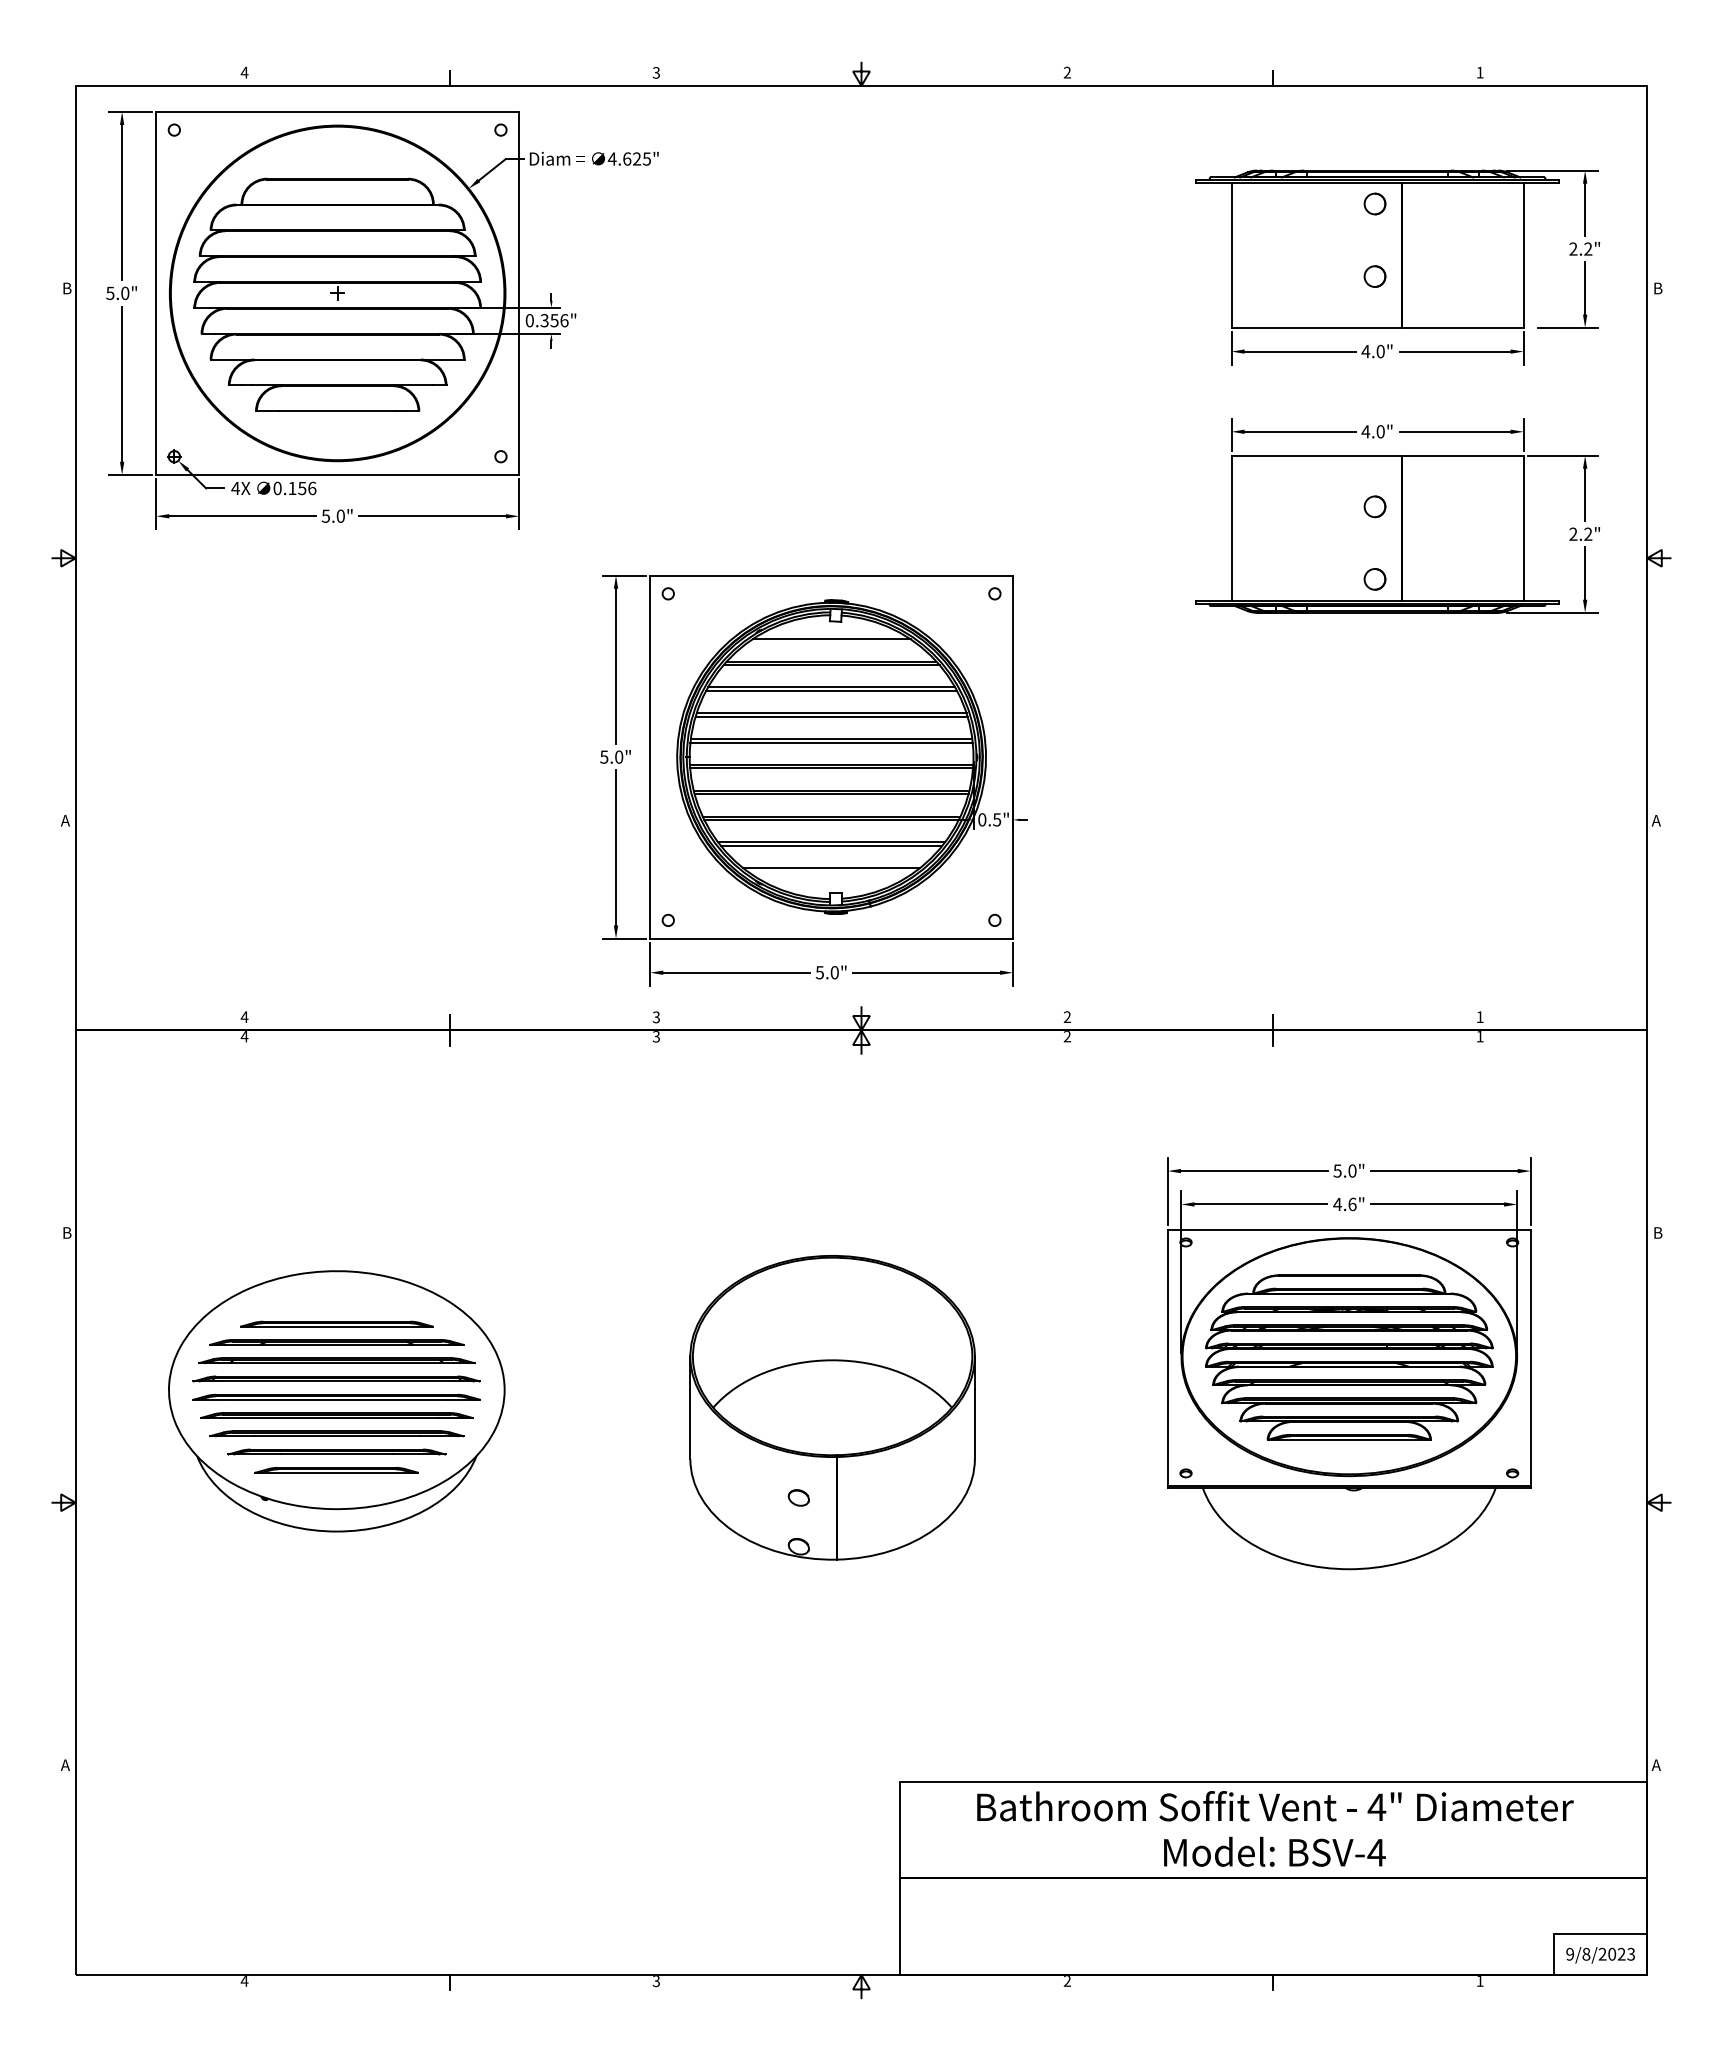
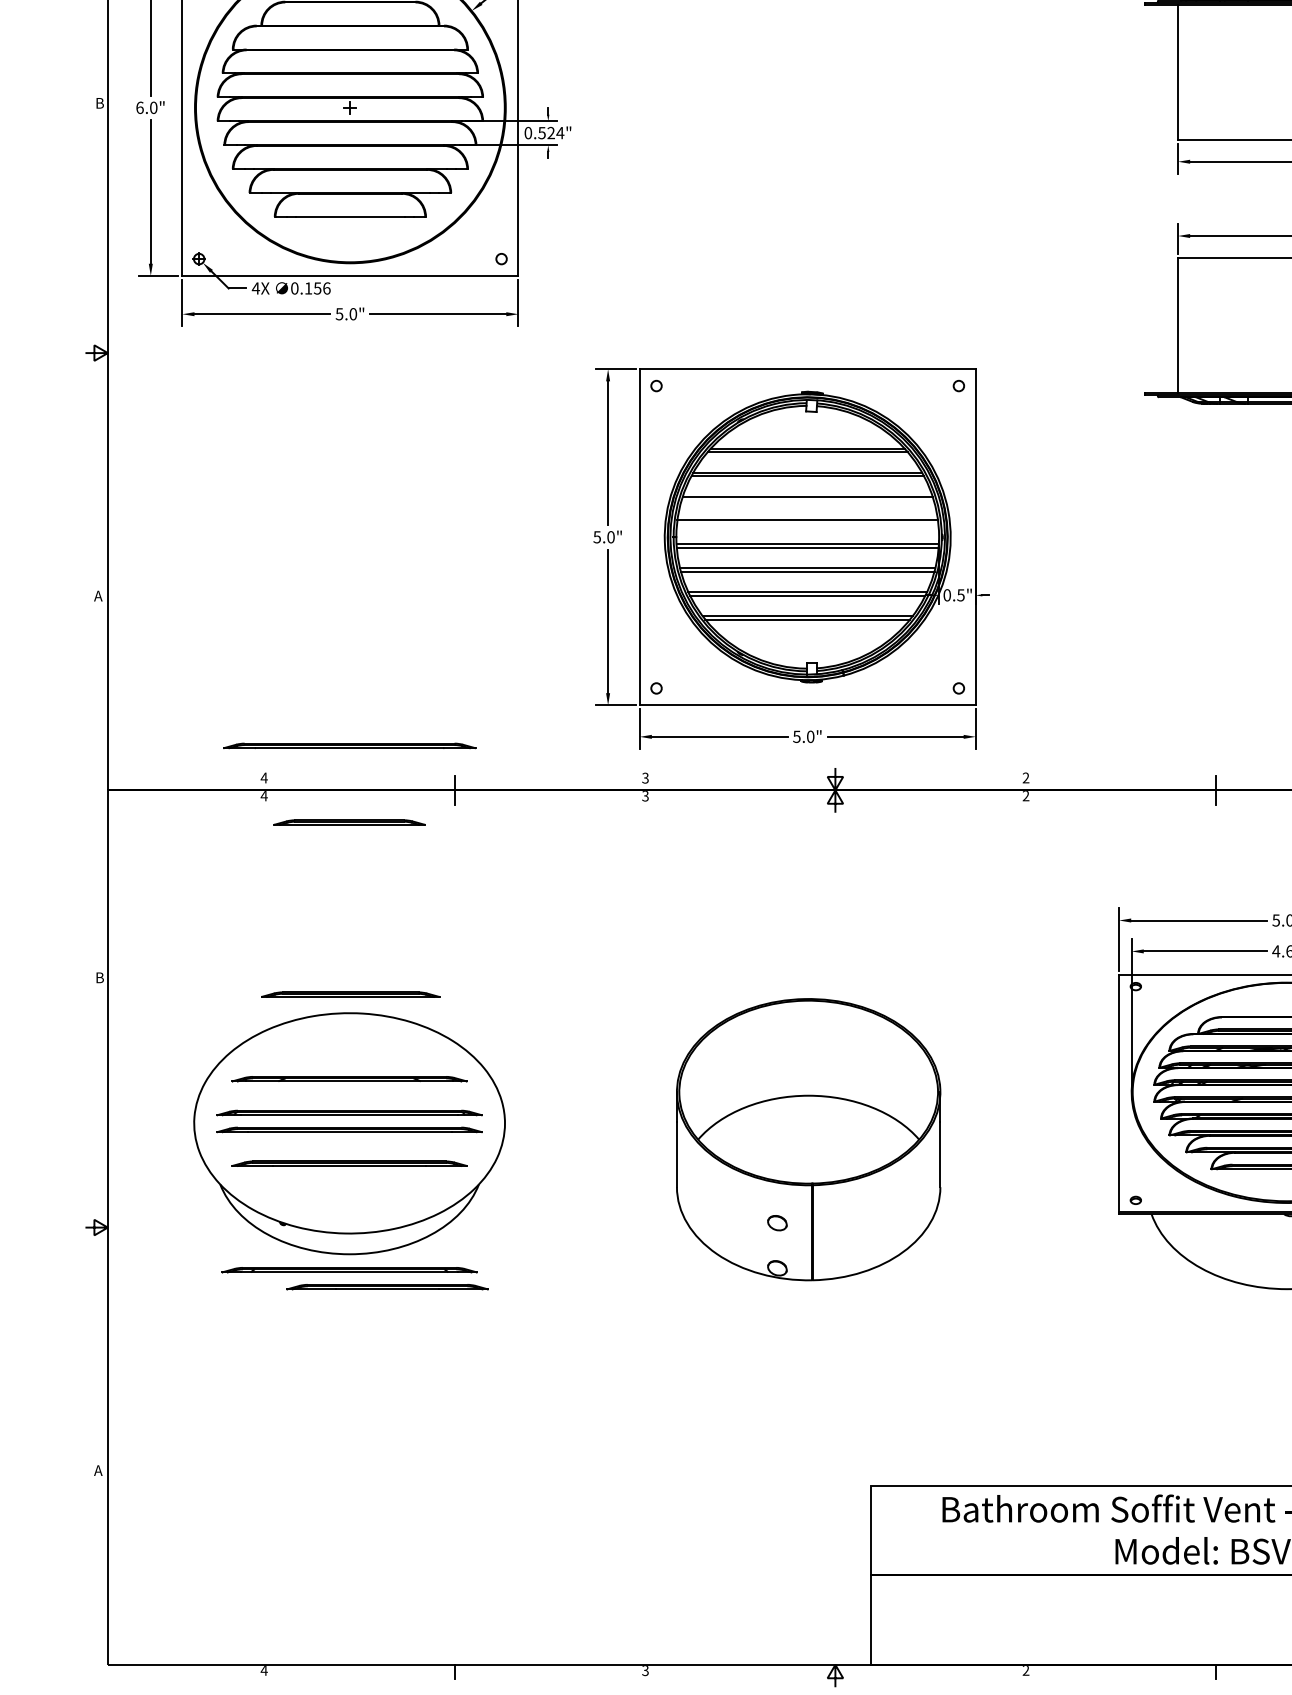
text: (110, 292) -> (140, 107), 5.0" -> 6.0"
text: (554, 320) -> (551, 132), 0.356" -> 0.524"
line: (831, 639) -> (807, 428), removed
line: (831, 716) -> (807, 499), removed
line: (831, 742) -> (807, 523), removed
line: (831, 868) -> (807, 640), removed
part: (336, 1323) -> (350, 994), moved
part: (336, 1360) -> (349, 1269), moved
part: (336, 1415) -> (349, 745), moved
part: (336, 1451) -> (387, 1286), moved
part: (336, 1470) -> (349, 822), moved

